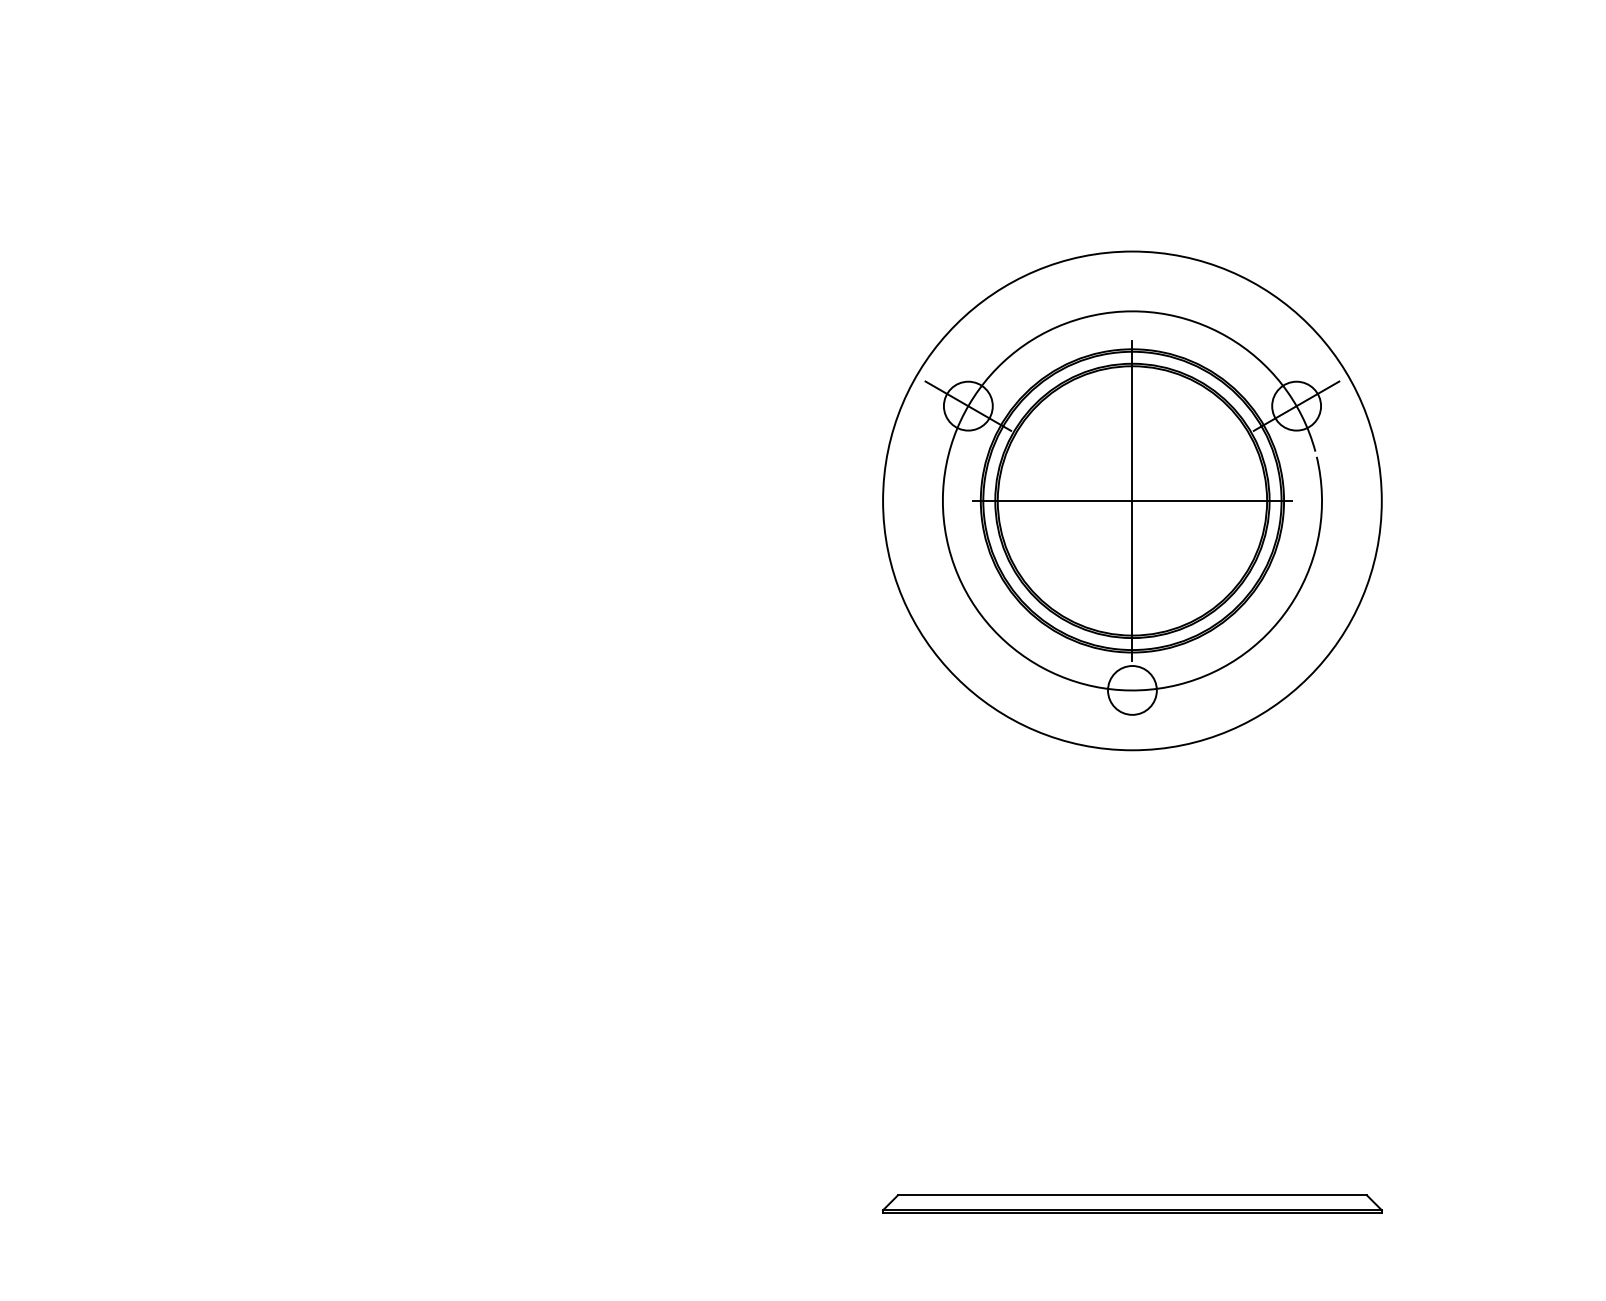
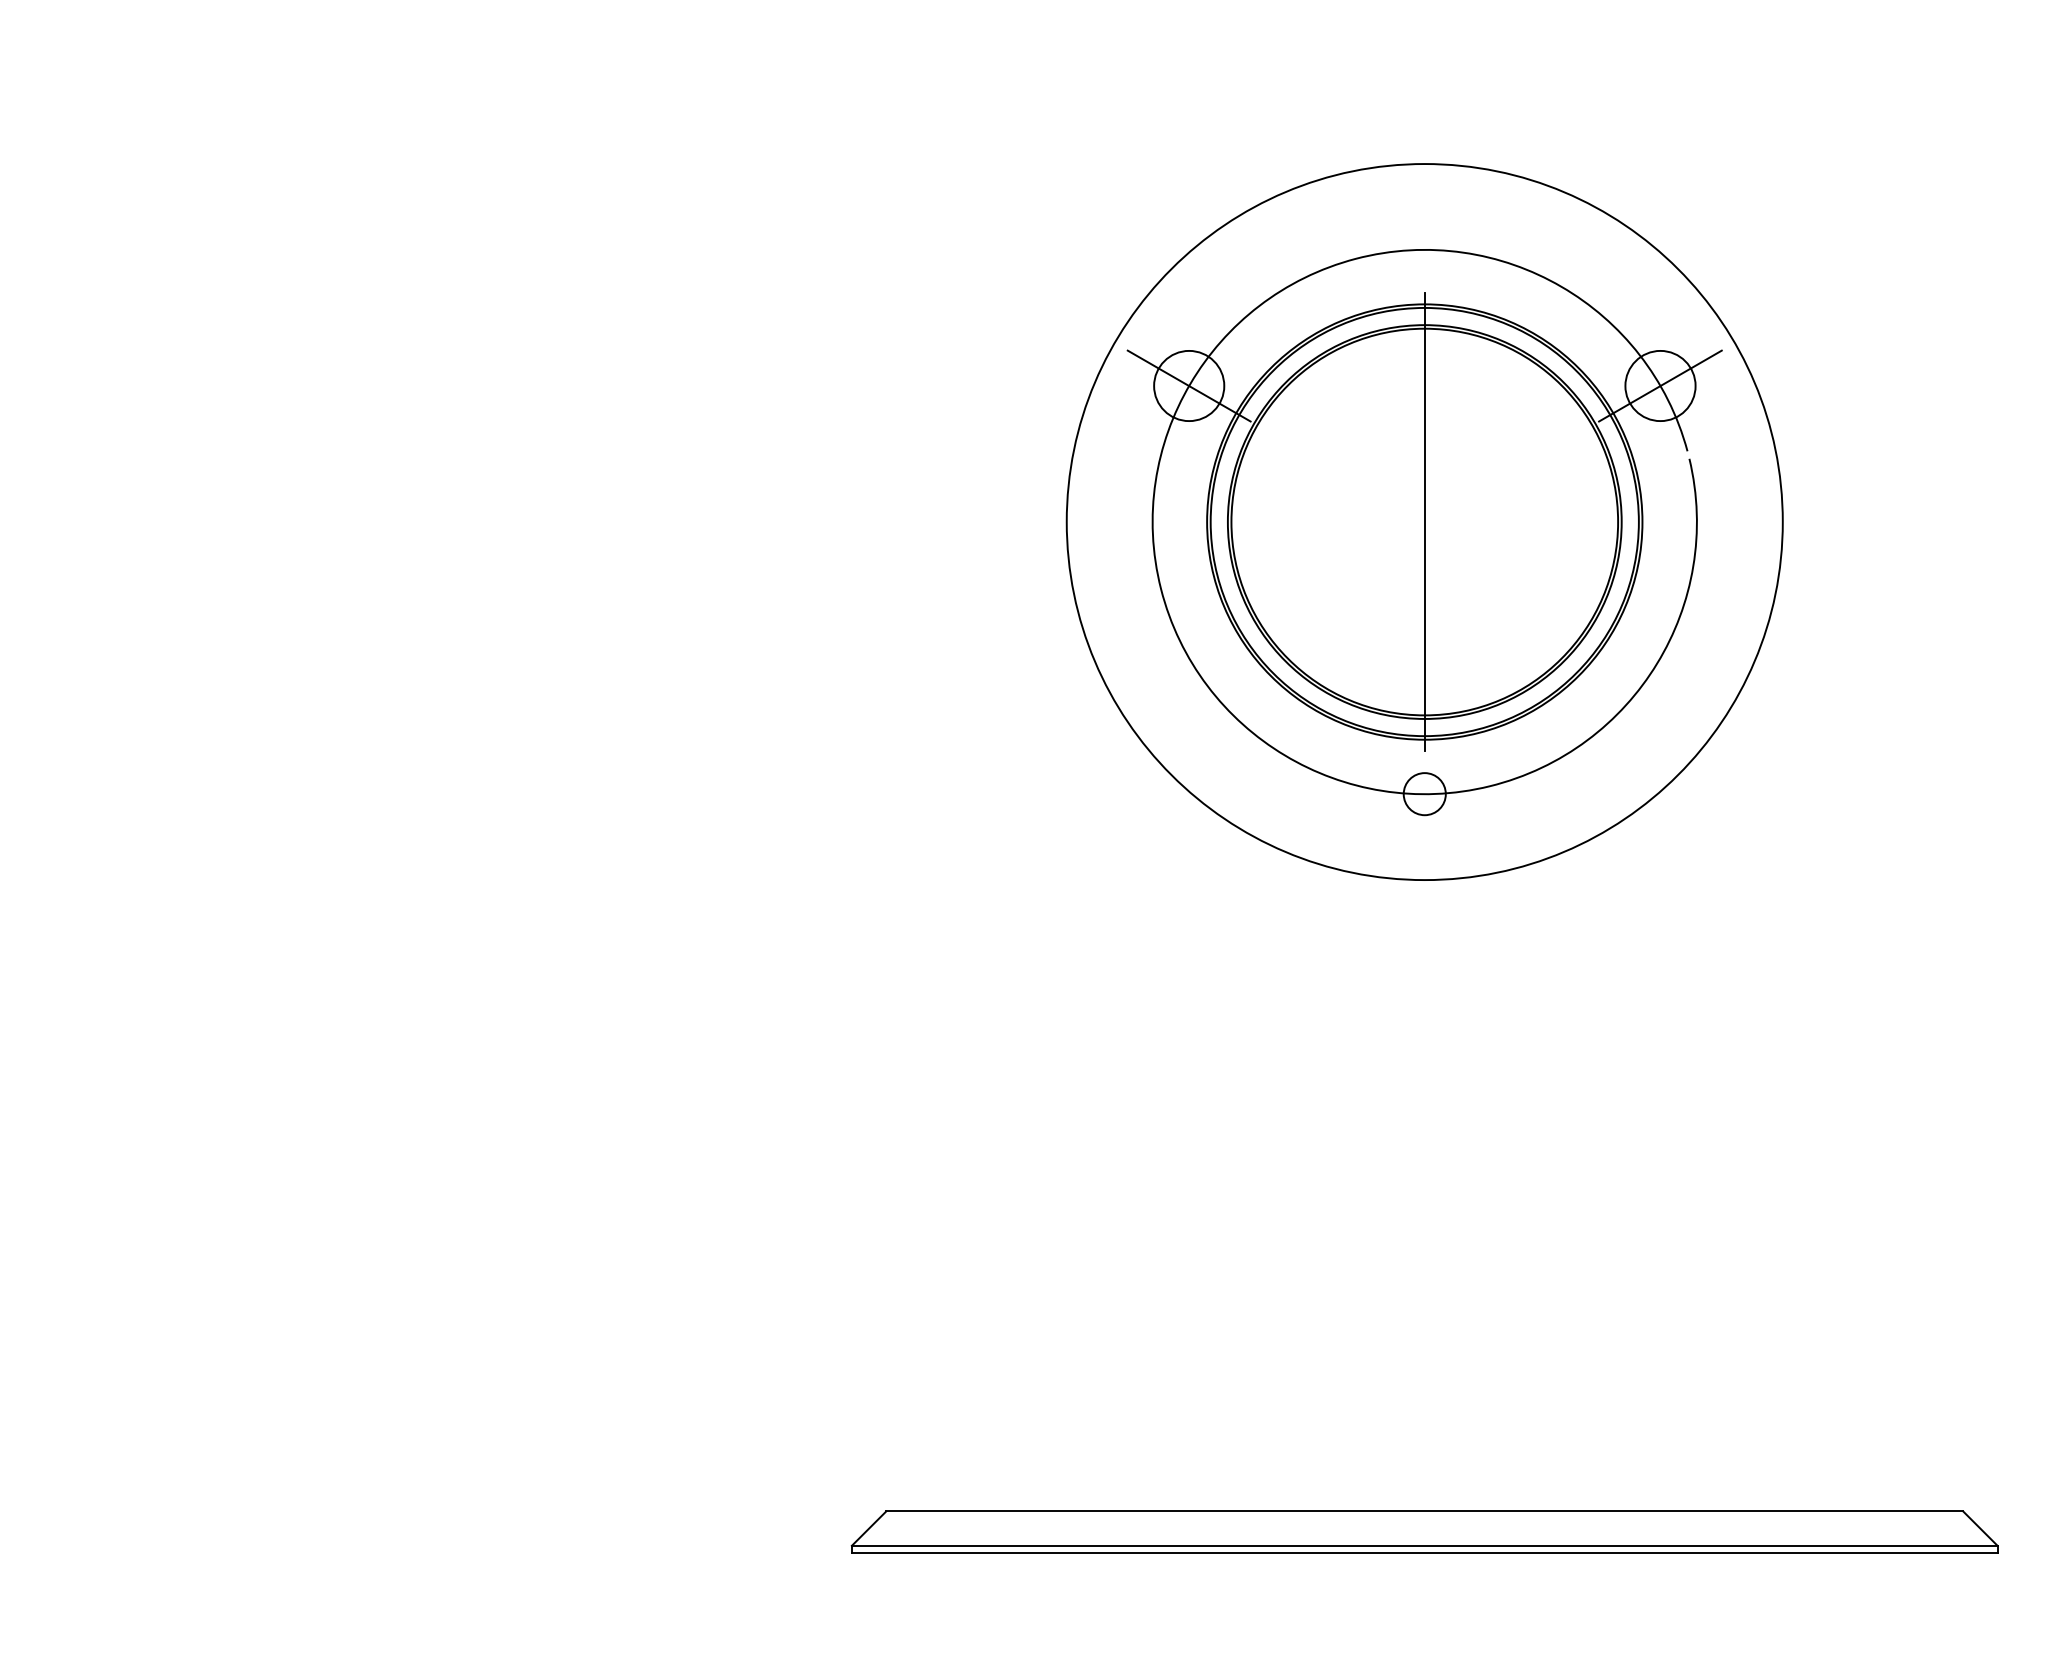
line: (1132, 500) -> (1424, 521), removed
circle: (1132, 690) -> (1424, 794), size x0.6
part: (1132, 1203) -> (1424, 1530), size x1.6

